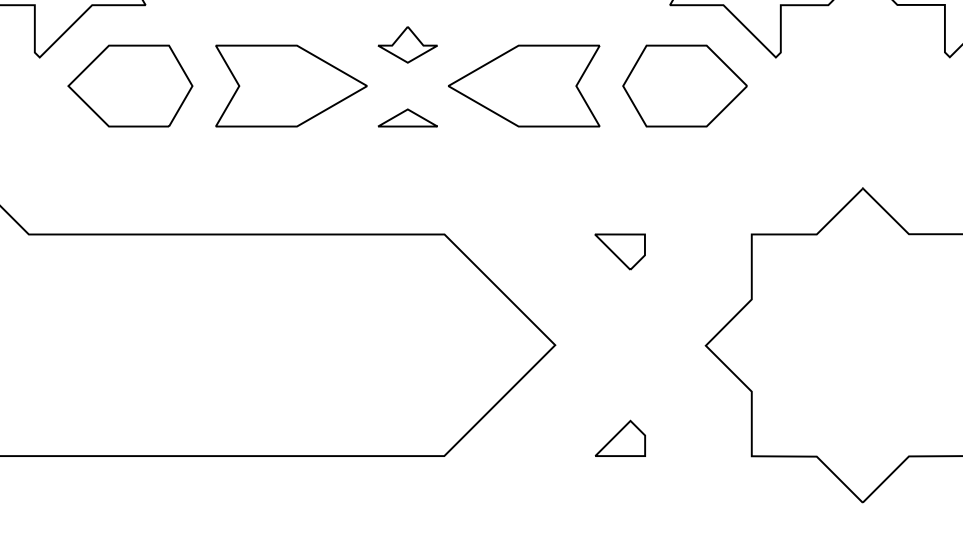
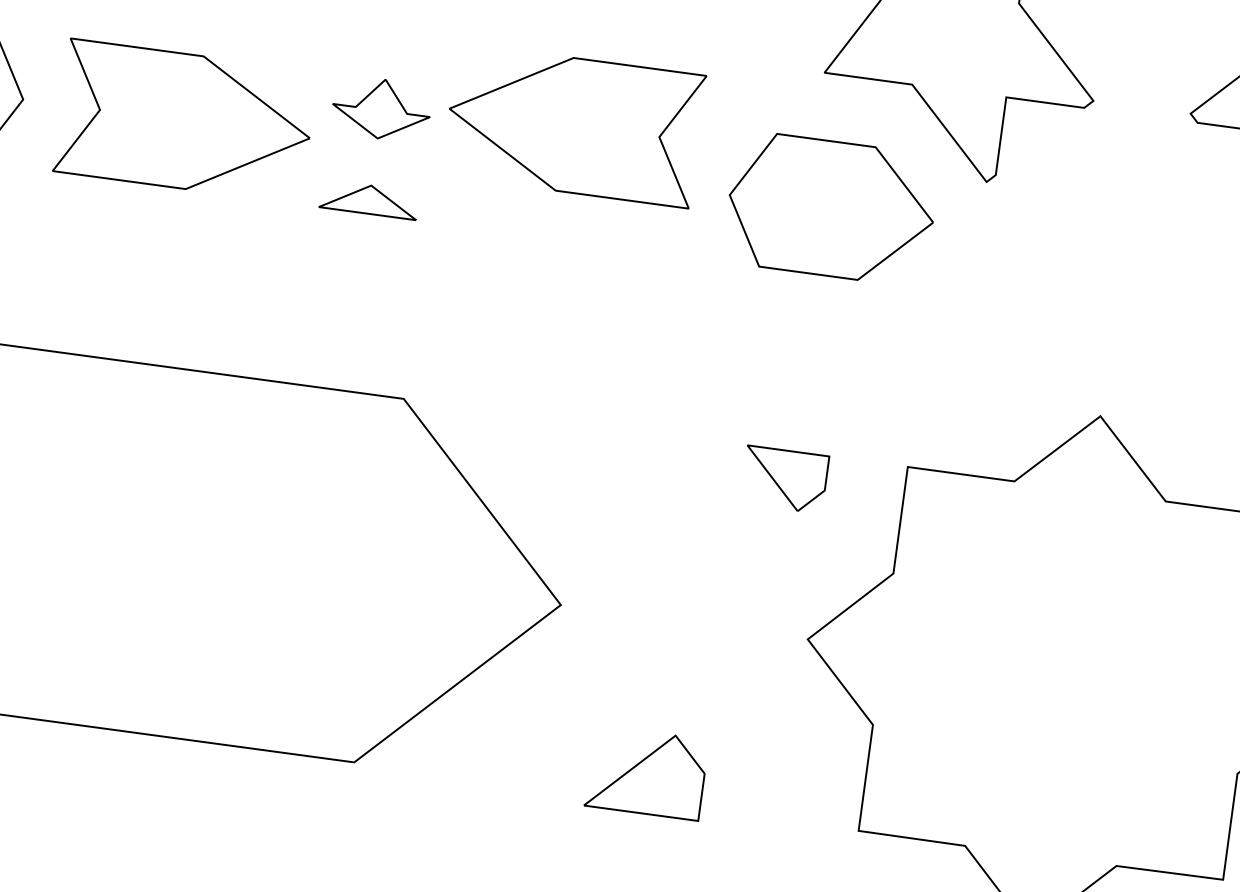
part: (407, 44) -> (381, 108), moved
part: (524, 85) -> (574, 124), moved
part: (619, 251) -> (783, 478), moved
part: (620, 437) -> (647, 770), size x1.4

